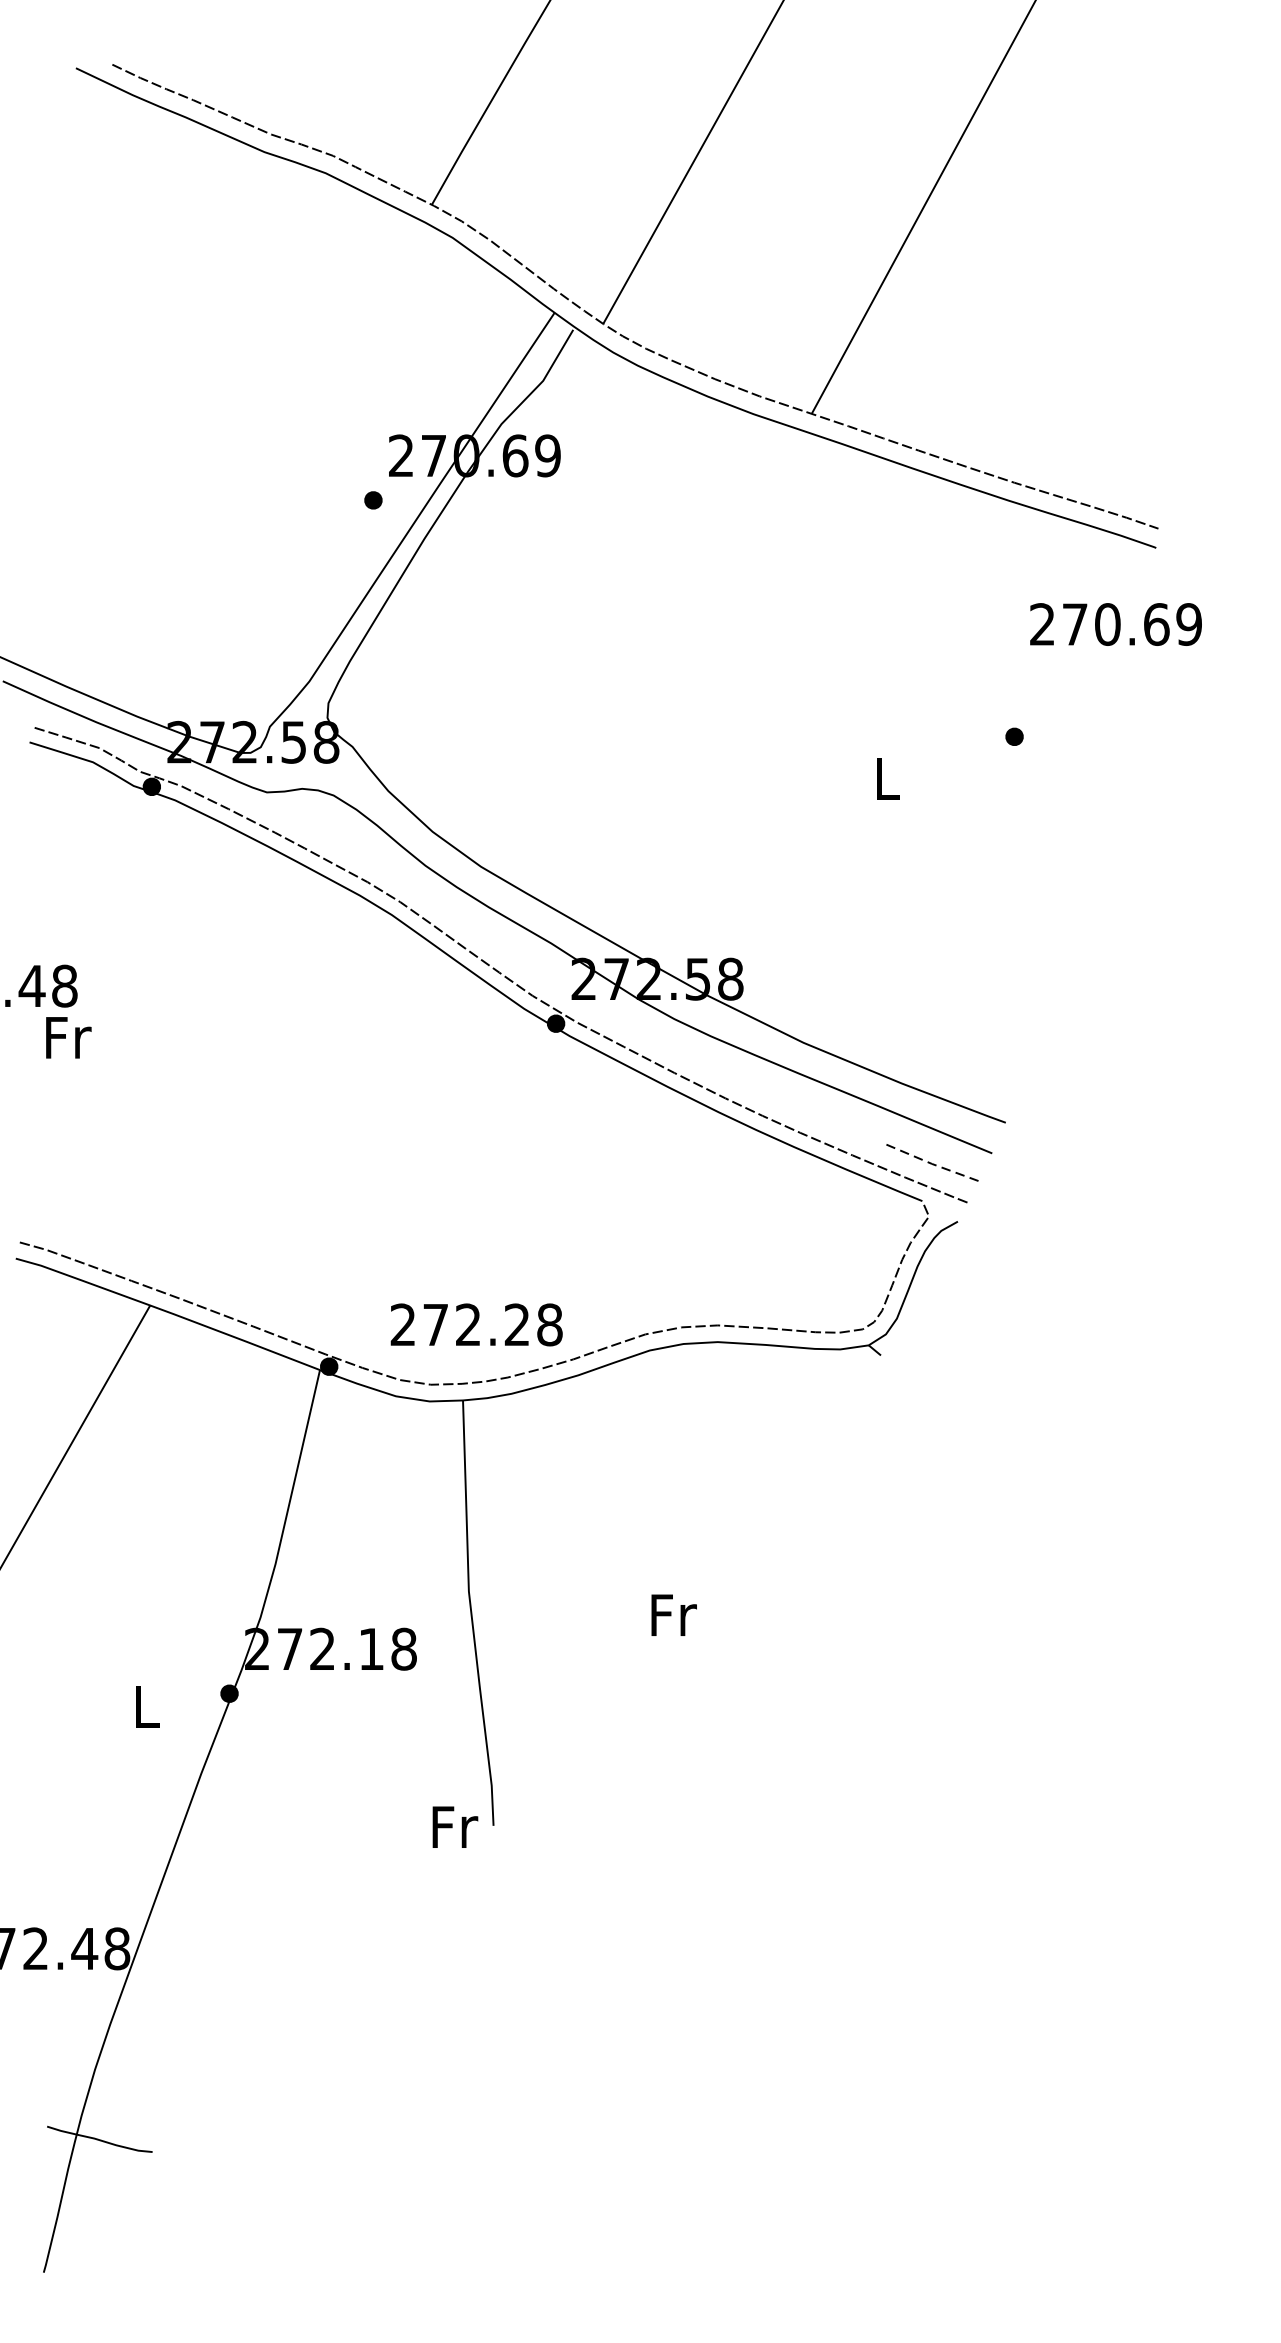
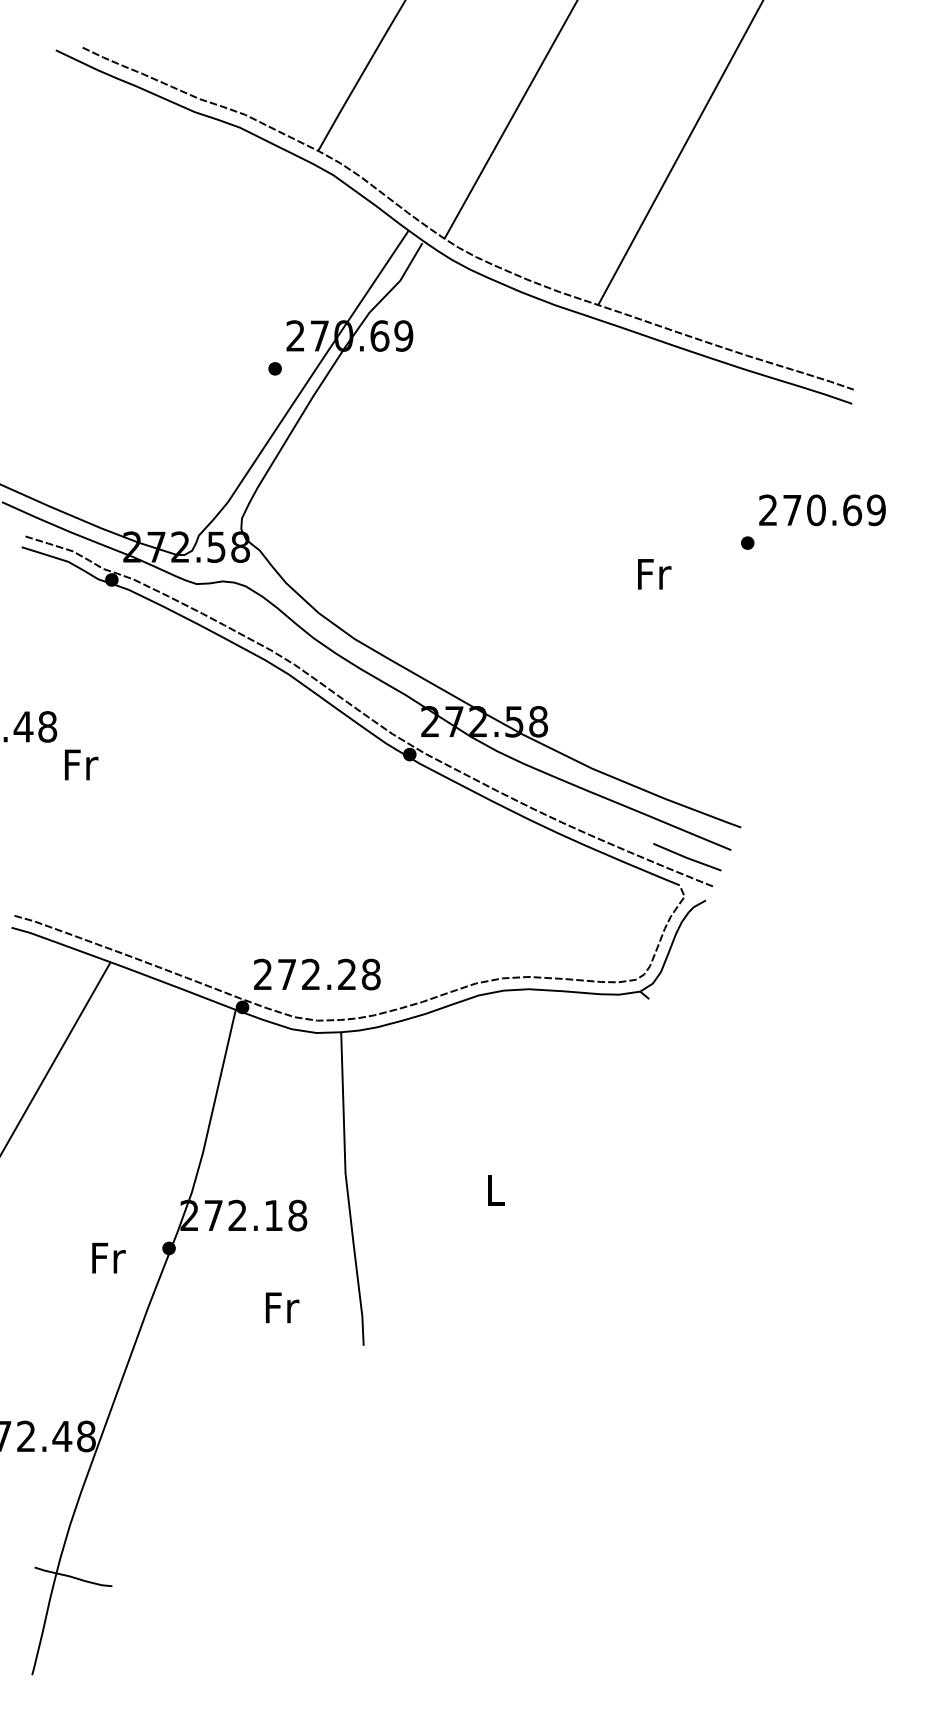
text: (1116, 624) -> (822, 510), moved
text: (888, 779) -> (654, 574), L -> Fr
text: (68, 1037) -> (81, 764), moved
line: (931, 1163) -> (686, 857), dashed -> solid
text: (477, 1324) -> (317, 974), moved
text: (673, 1615) -> (496, 1190), Fr -> L
text: (147, 1706) -> (108, 1257), L -> Fr
text: (455, 1826) -> (282, 1307), moved

